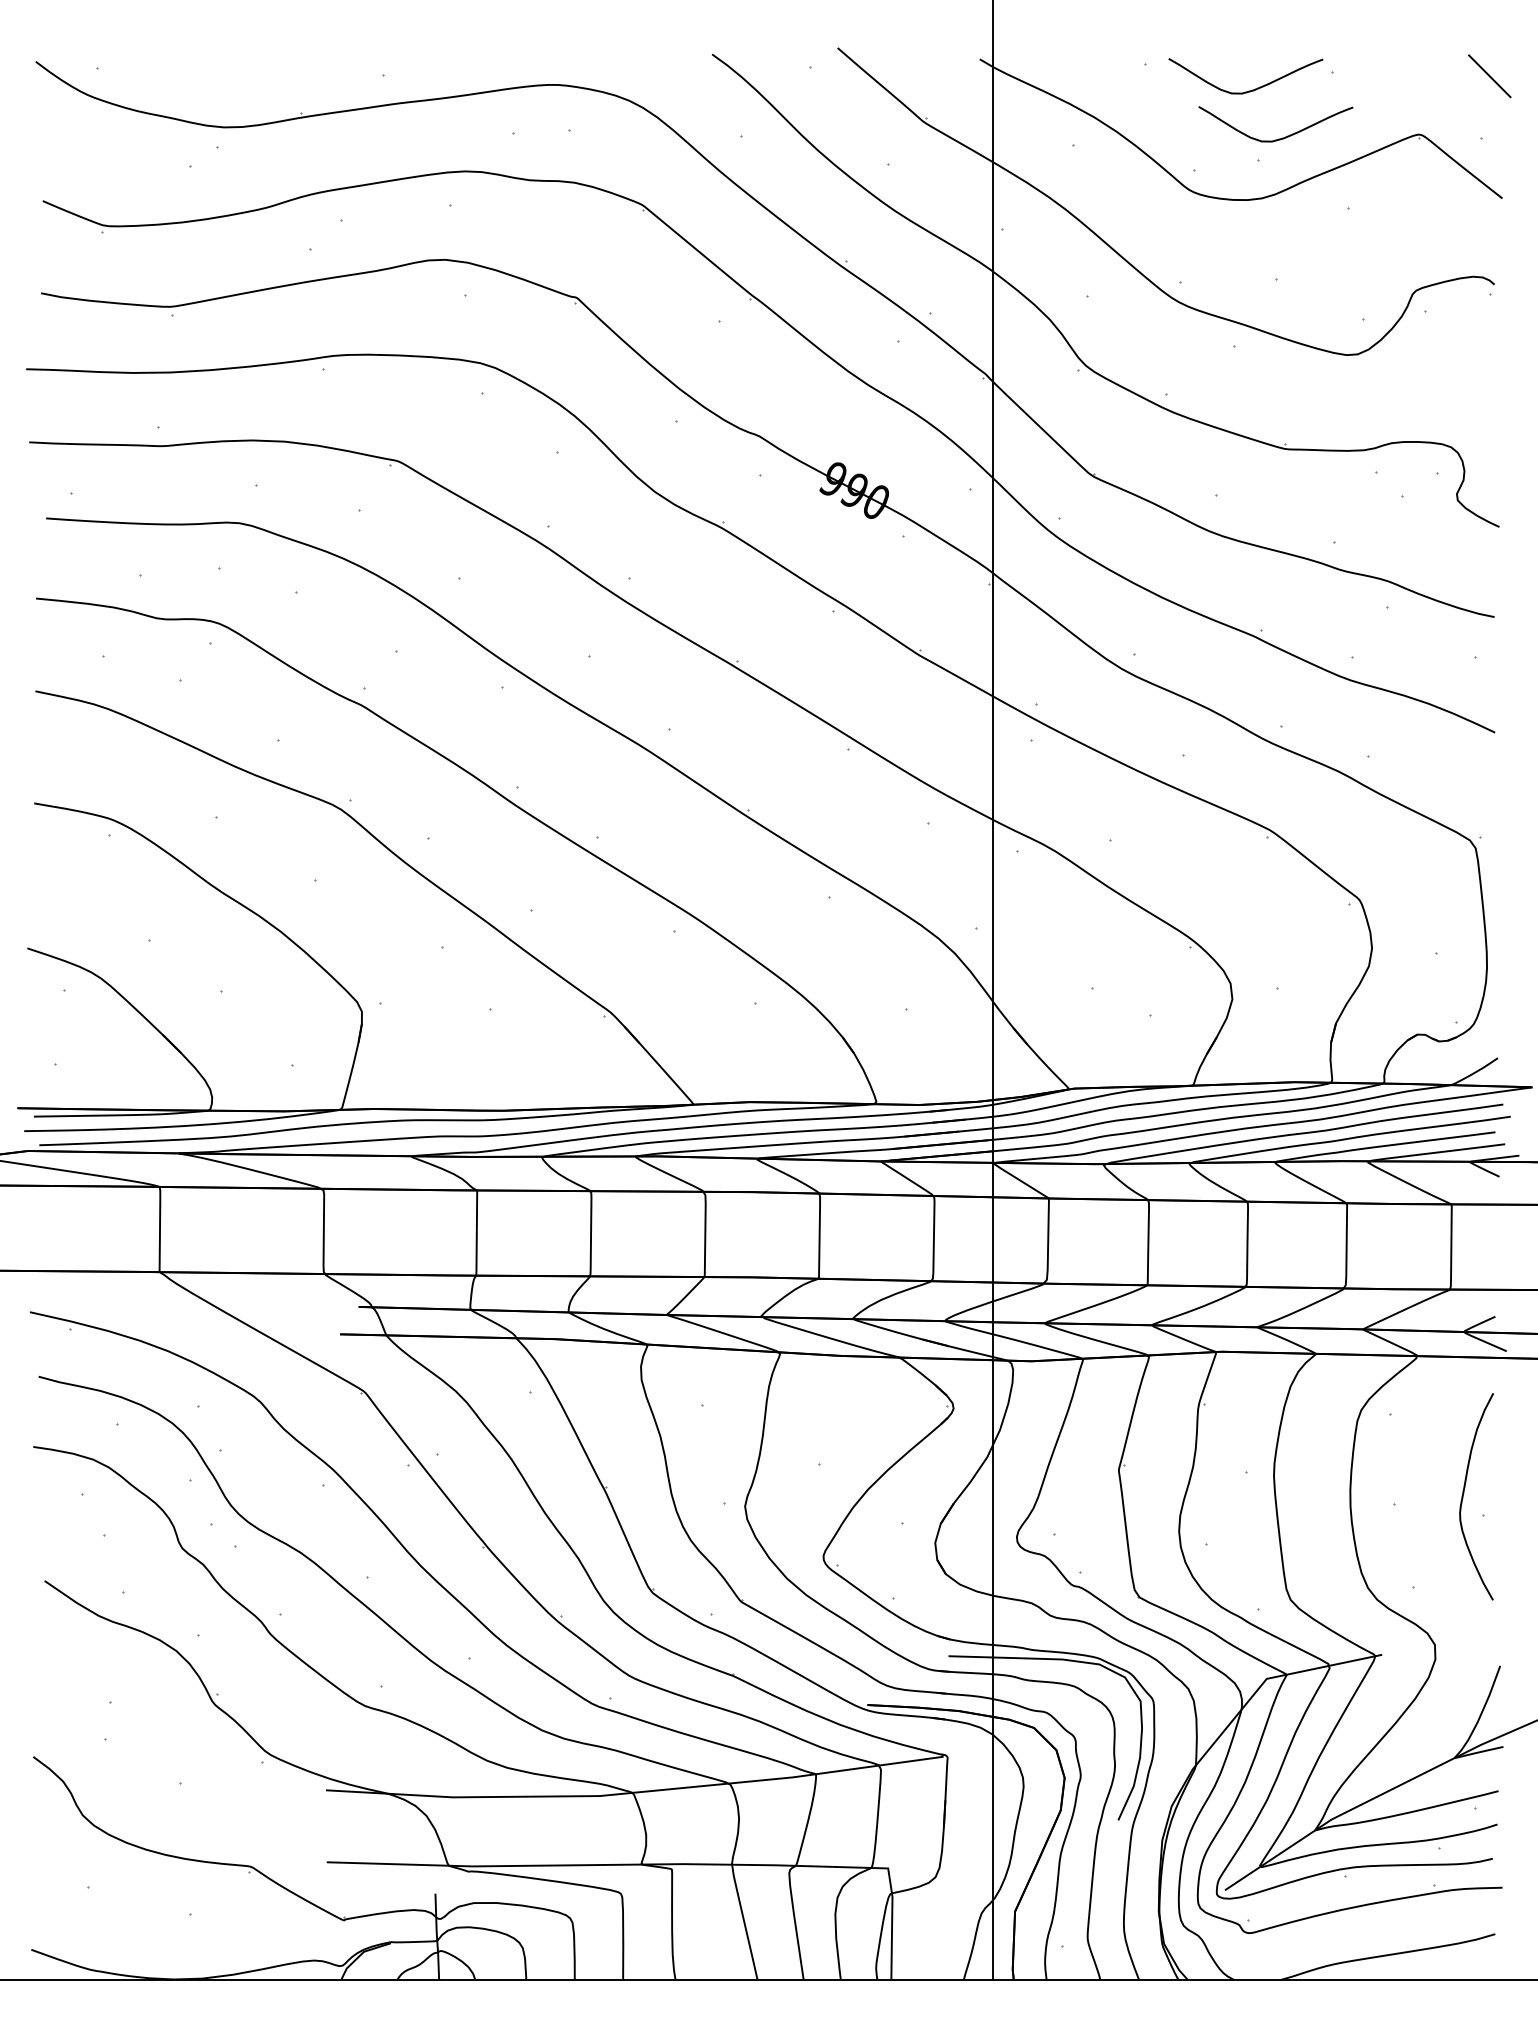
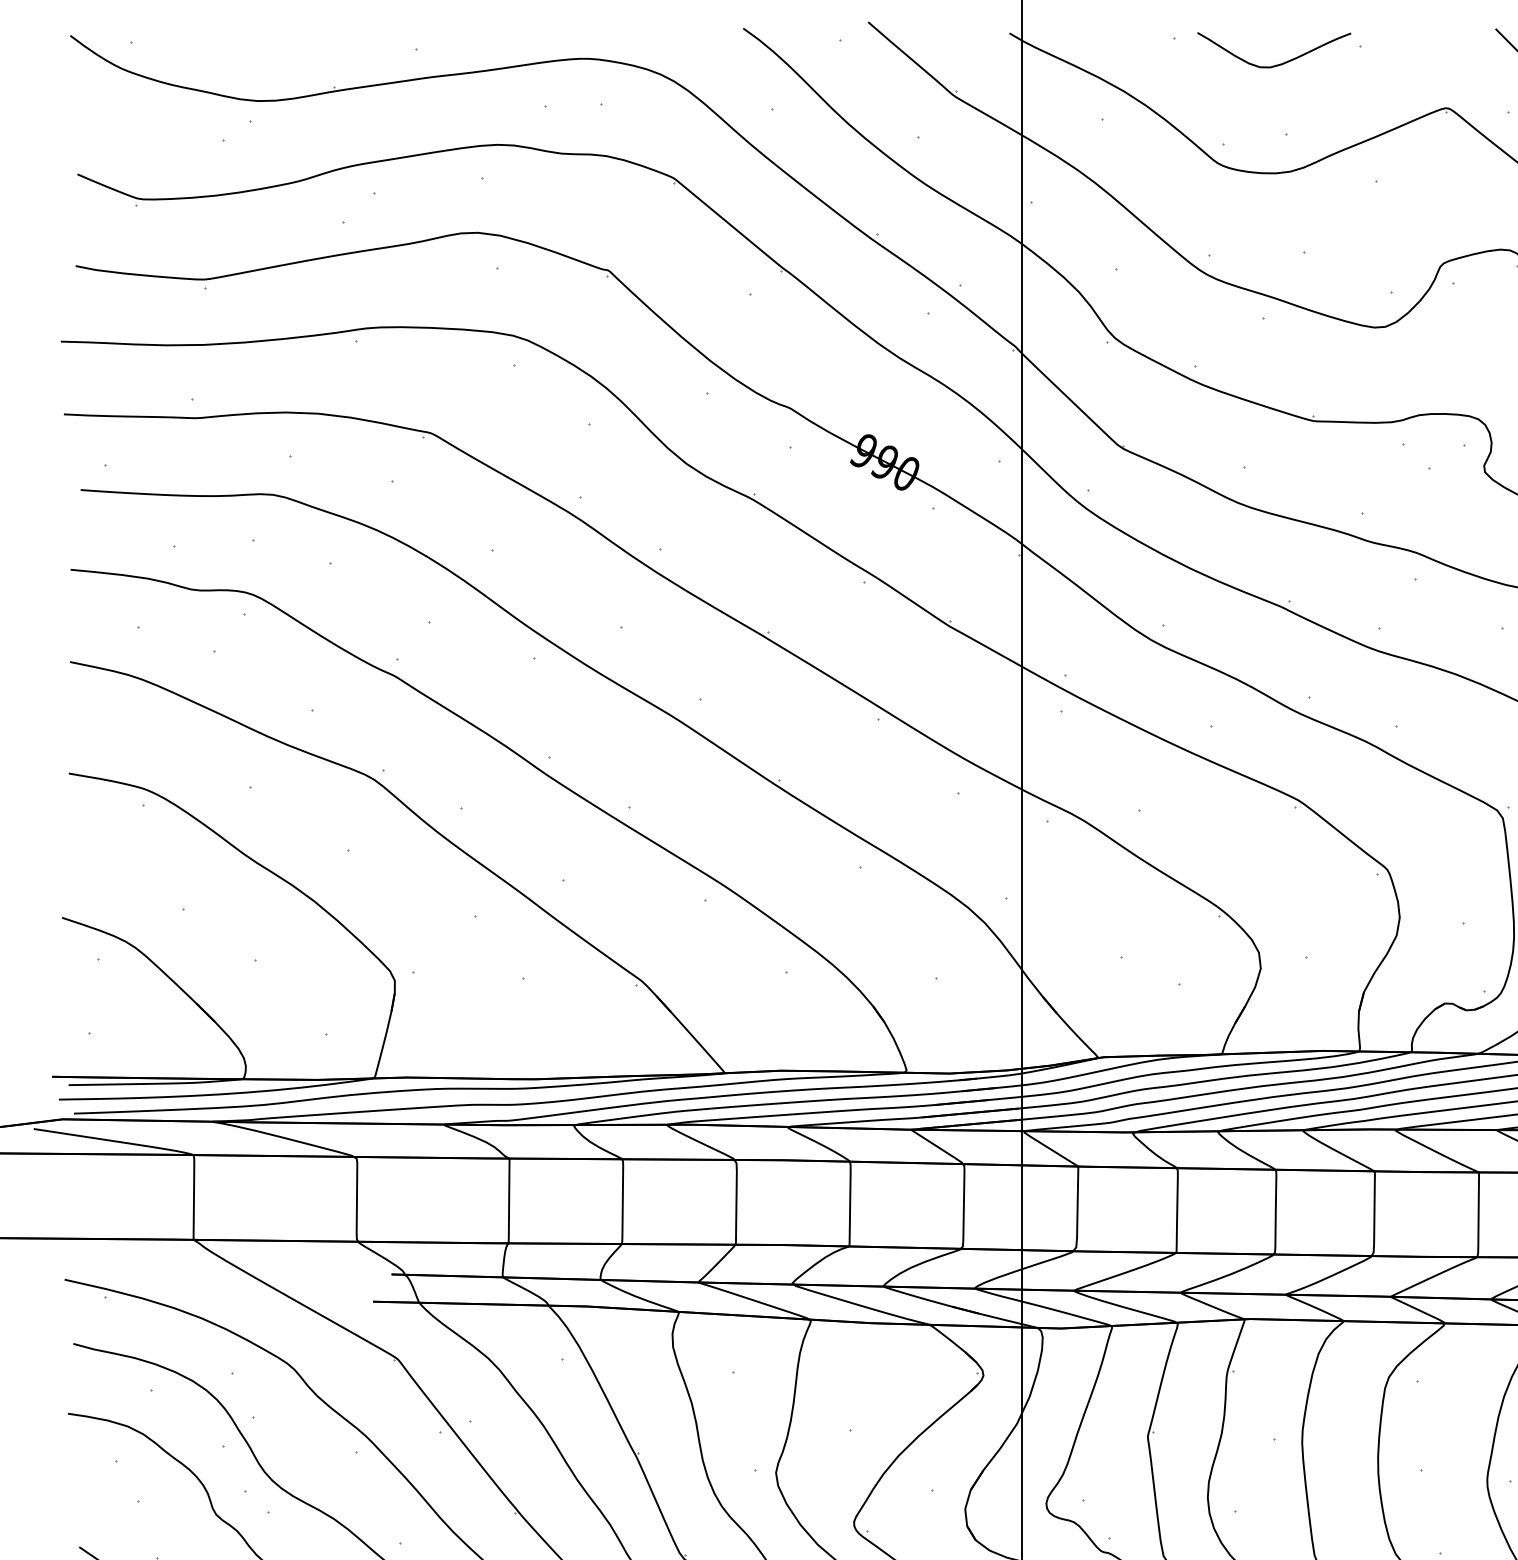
curve: (1278, 138) -> (1306, 112), removed

